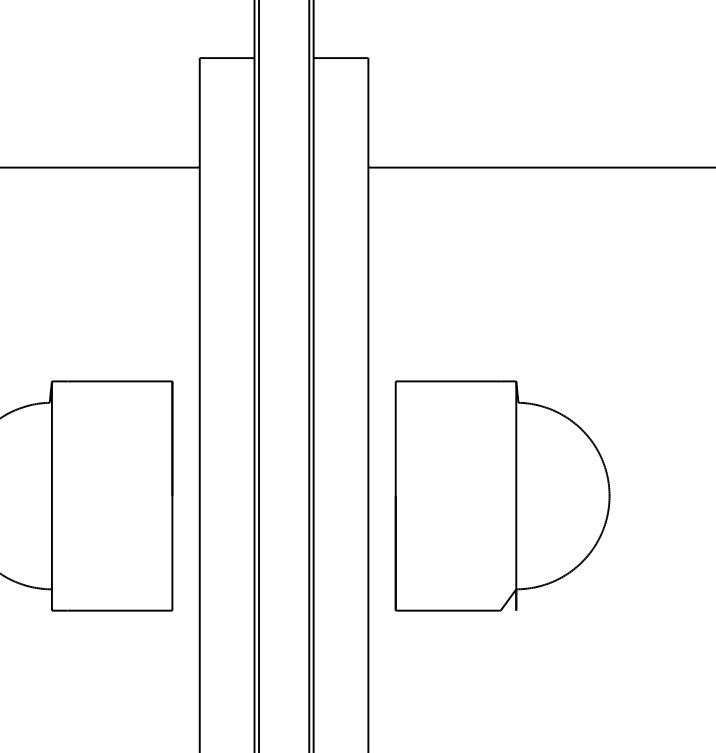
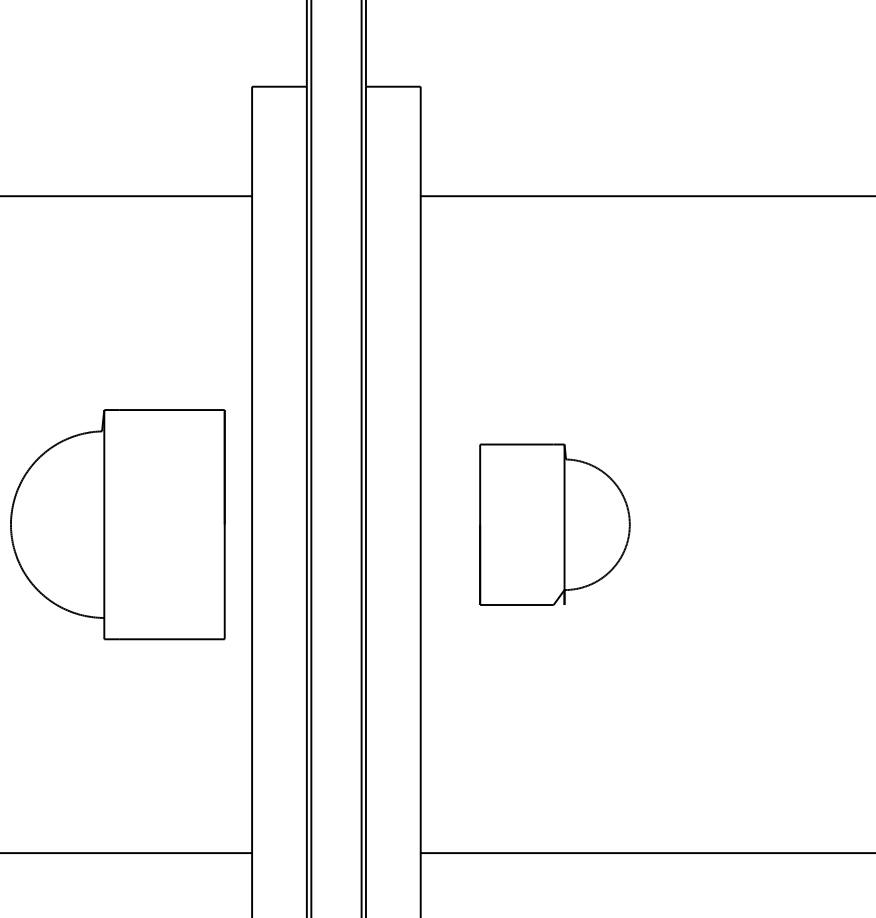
part: (502, 495) -> (554, 524), size x0.7

